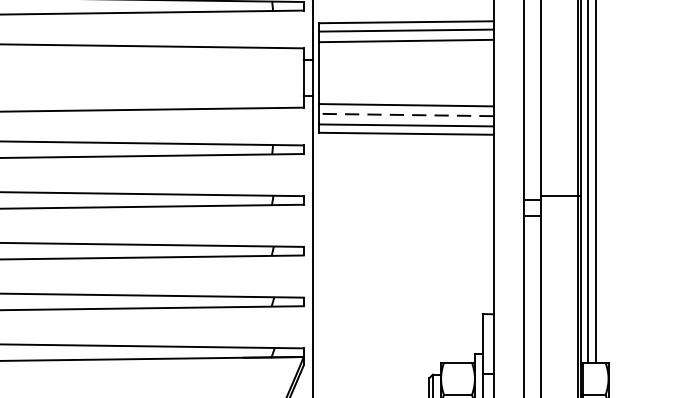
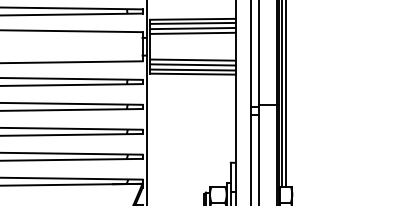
line: (405, 49) -> (192, 32), added
line: (407, 114) -> (193, 64), dashed -> solid

